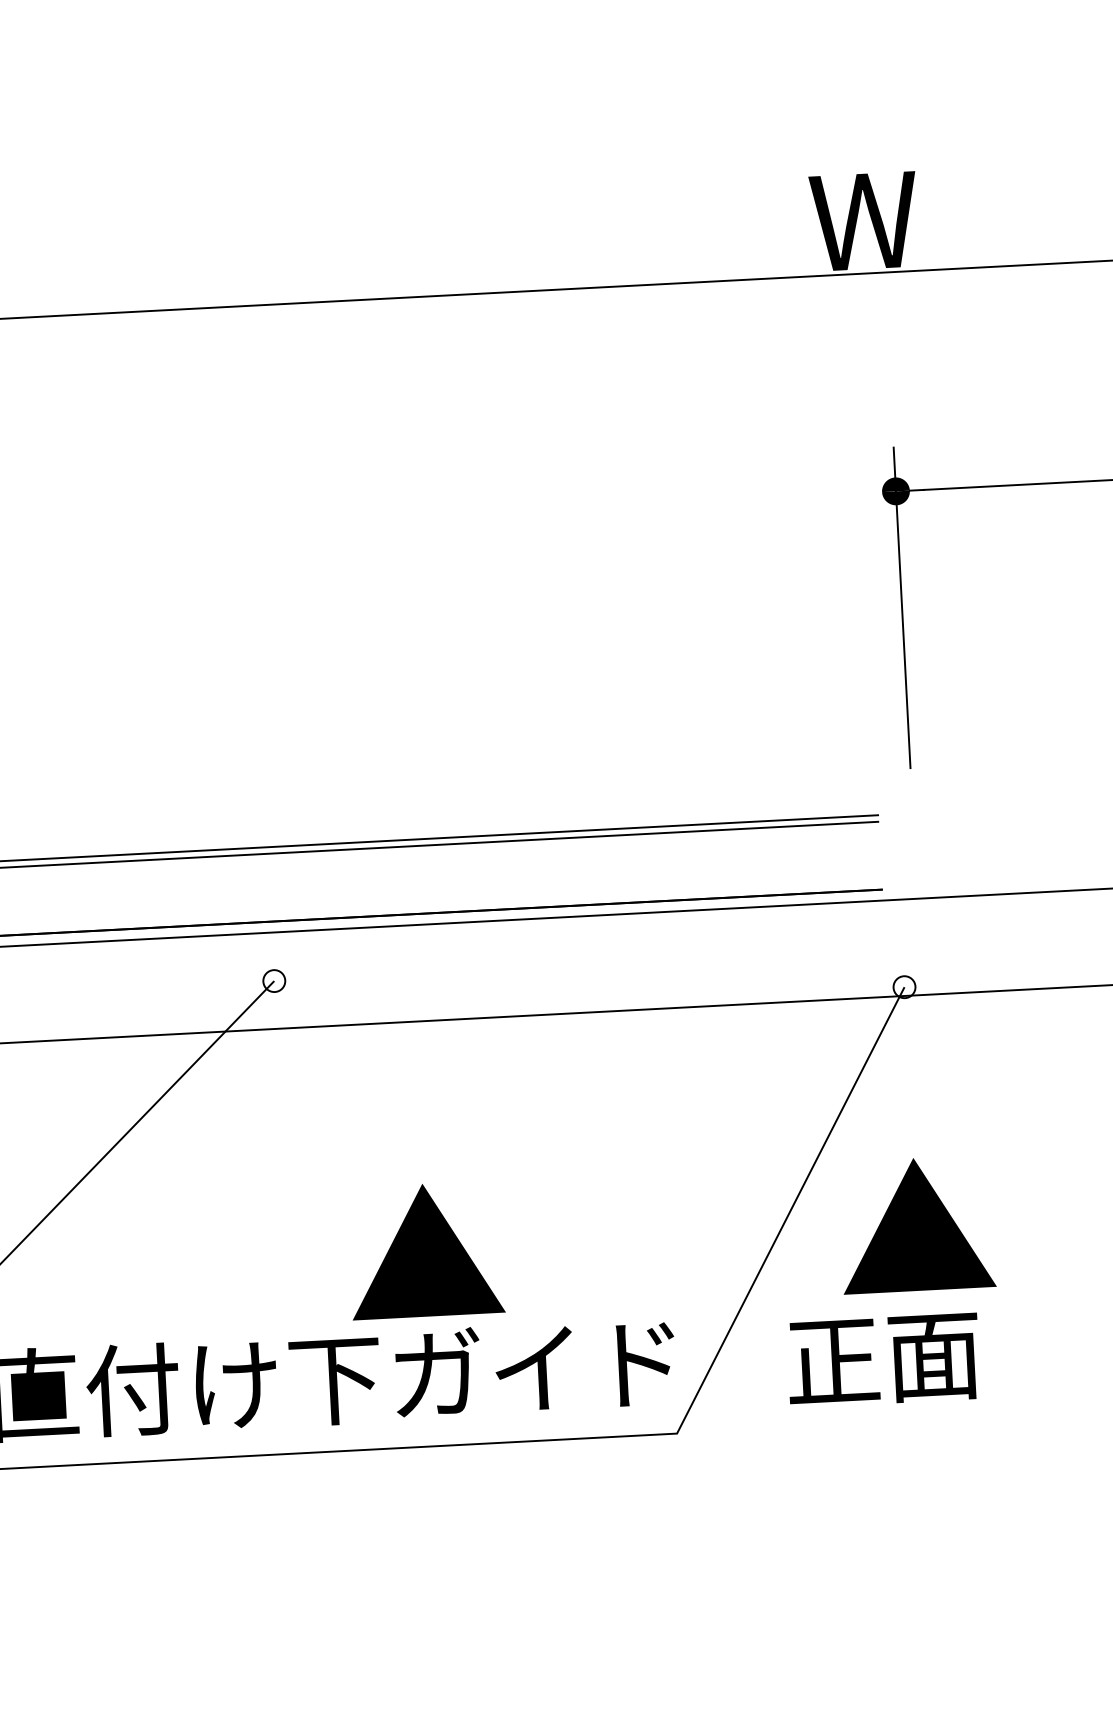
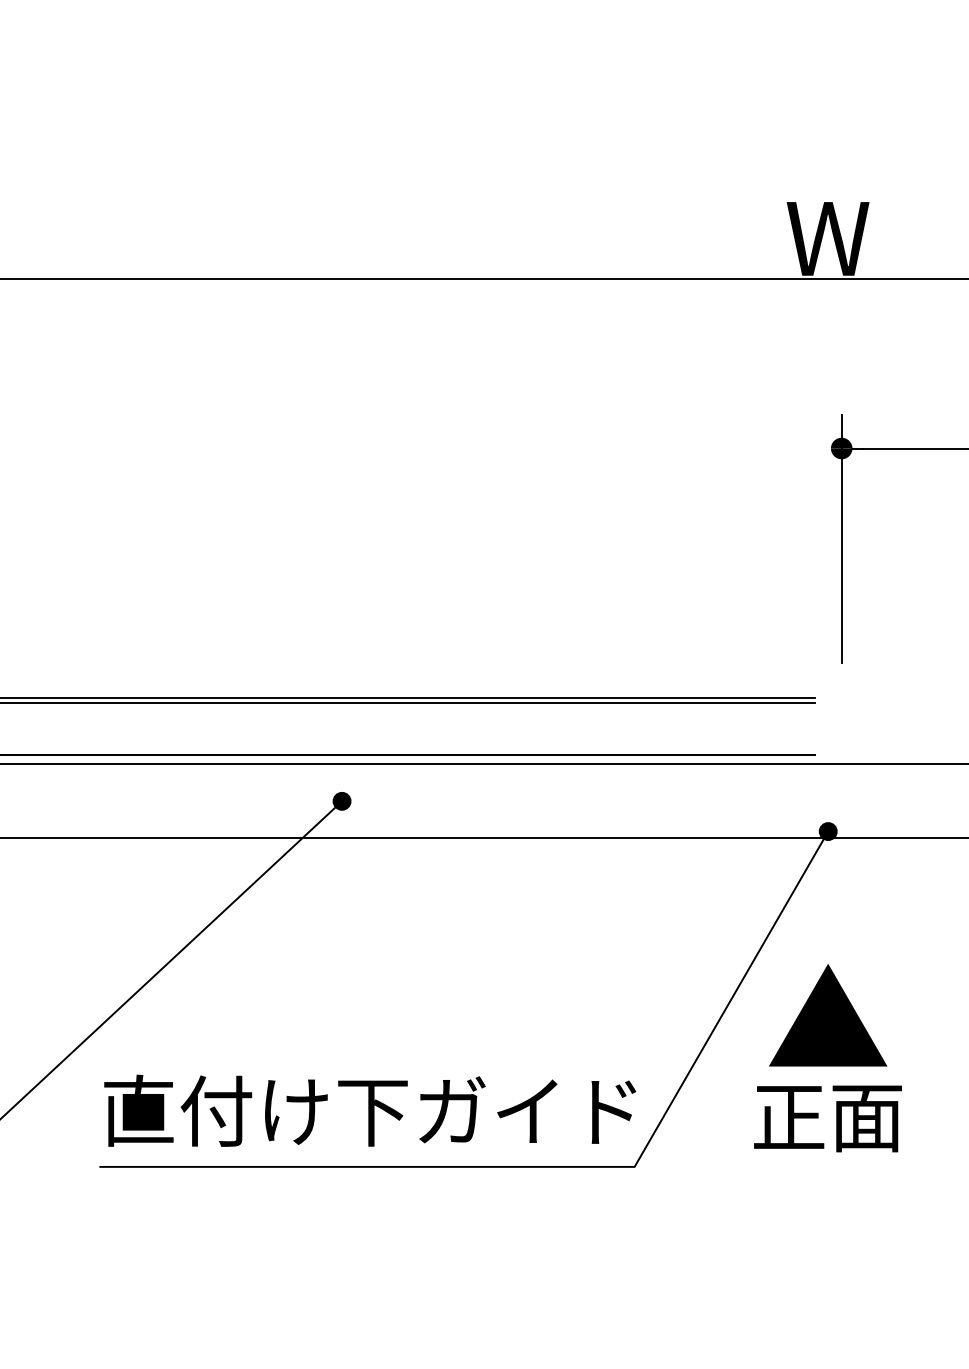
fill: (273, 980) -> (341, 800), added
fill: (903, 987) -> (827, 831), added
part: (426, 1250) -> (448, 1015), removed
text: (882, 1360) -> (827, 1118), moved

